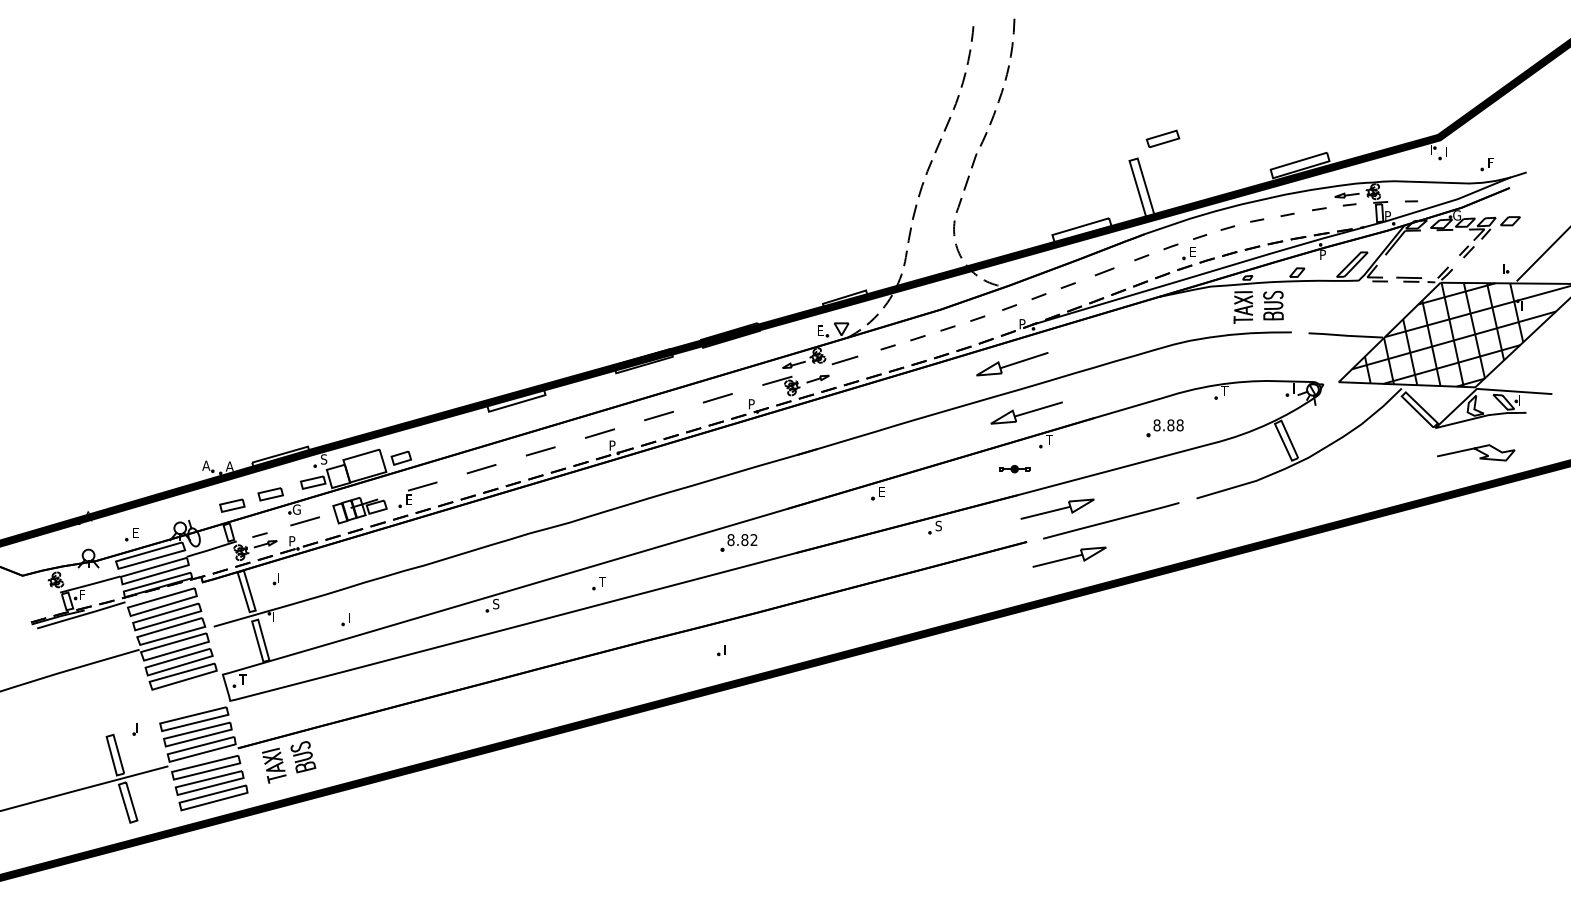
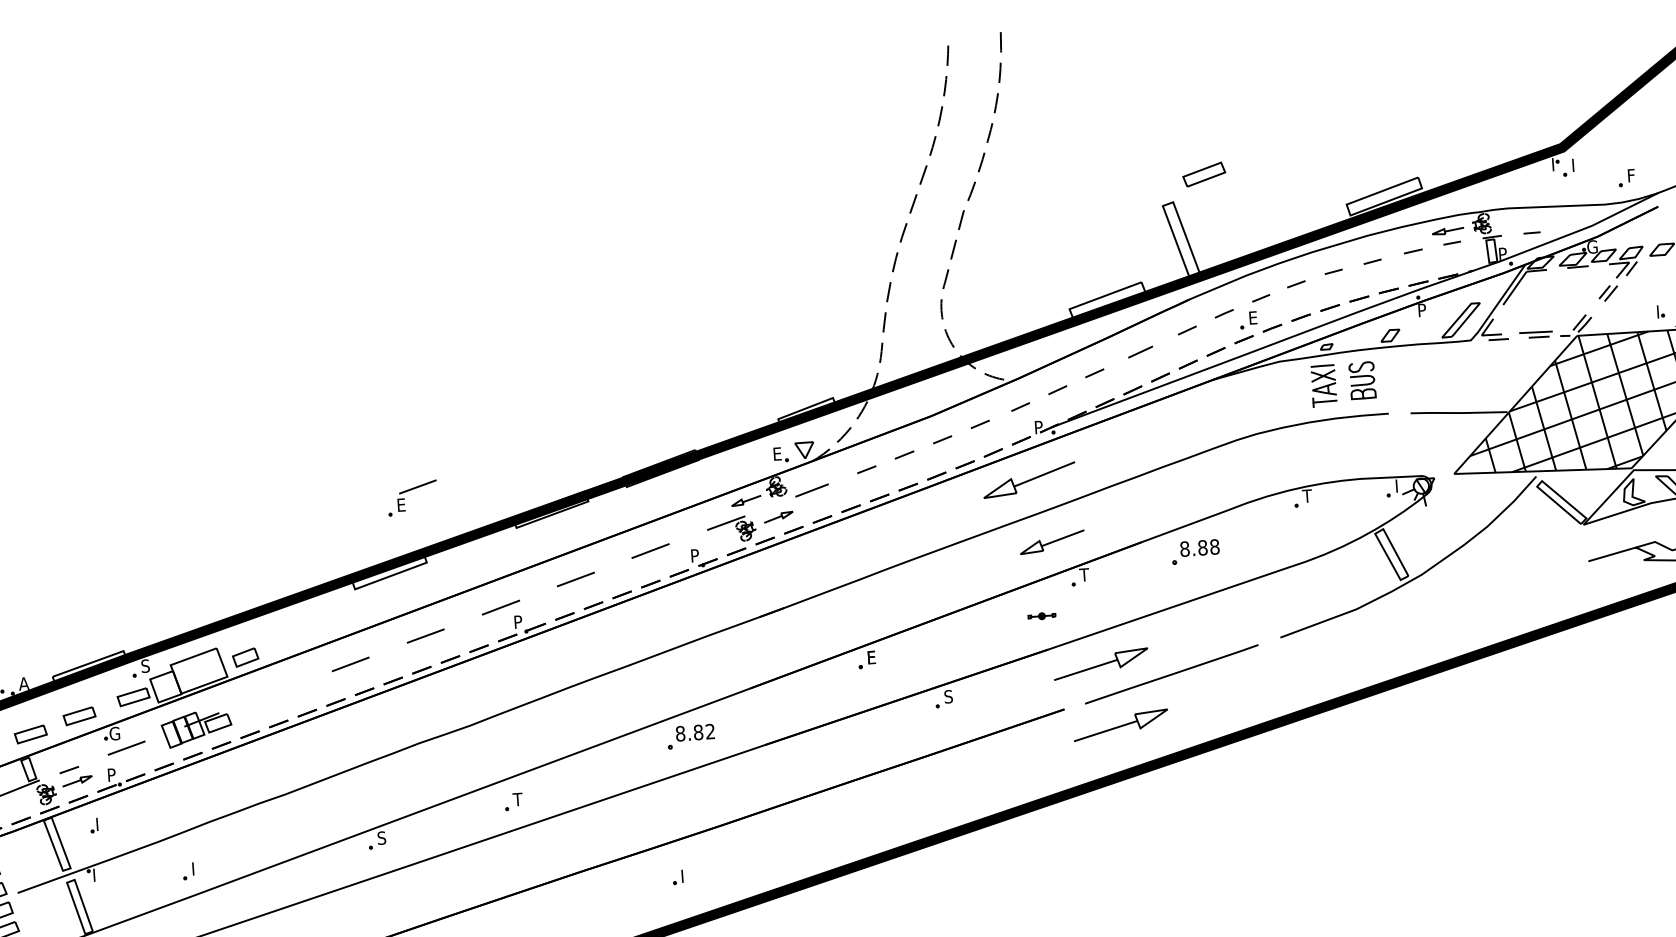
part: (1026, 412) -> (1052, 541), size x0.7
part: (1164, 428) -> (1194, 552), moved
part: (1014, 469) -> (1041, 616), size x0.7
part: (417, 494) -> (411, 497), moved

